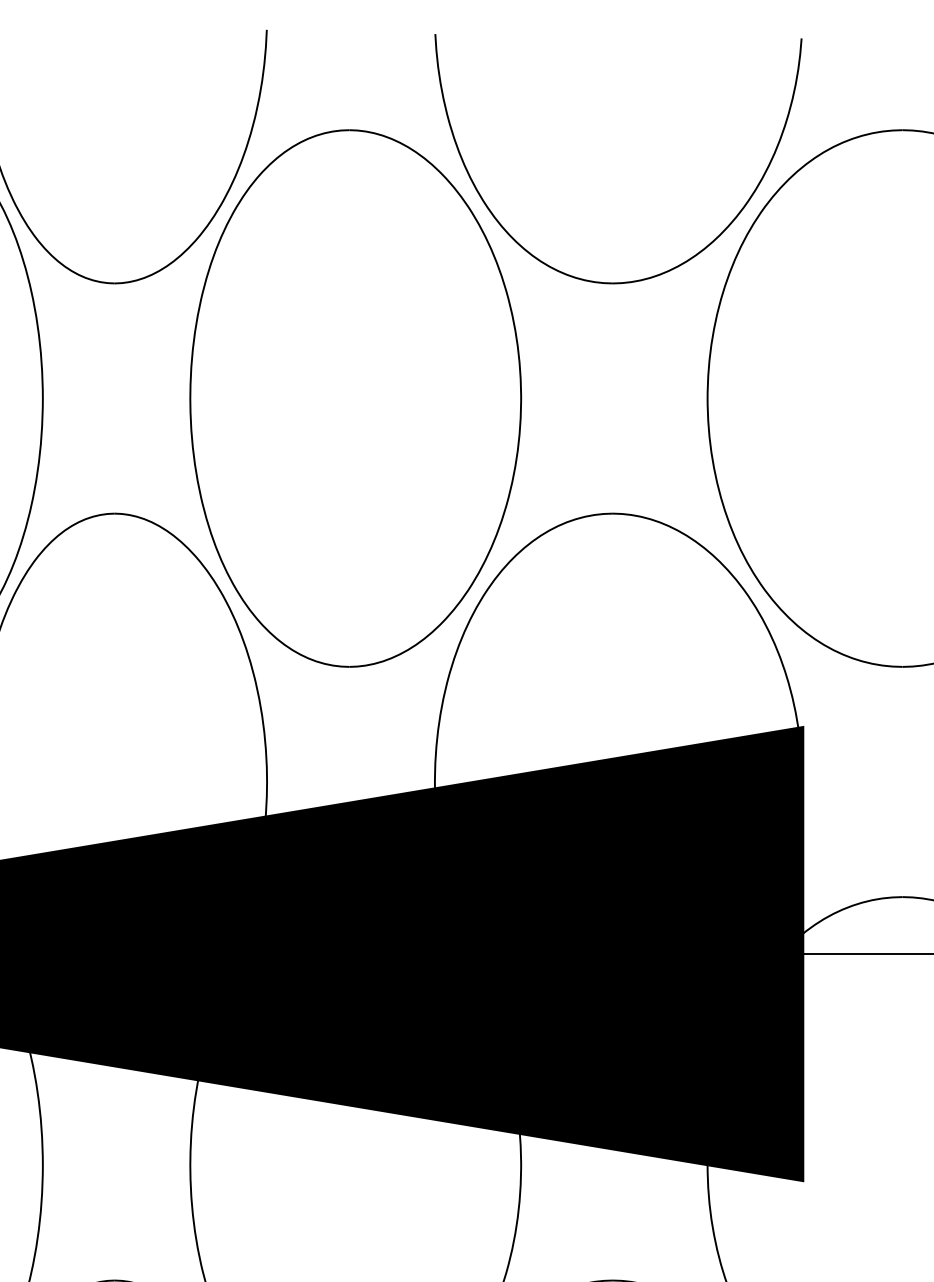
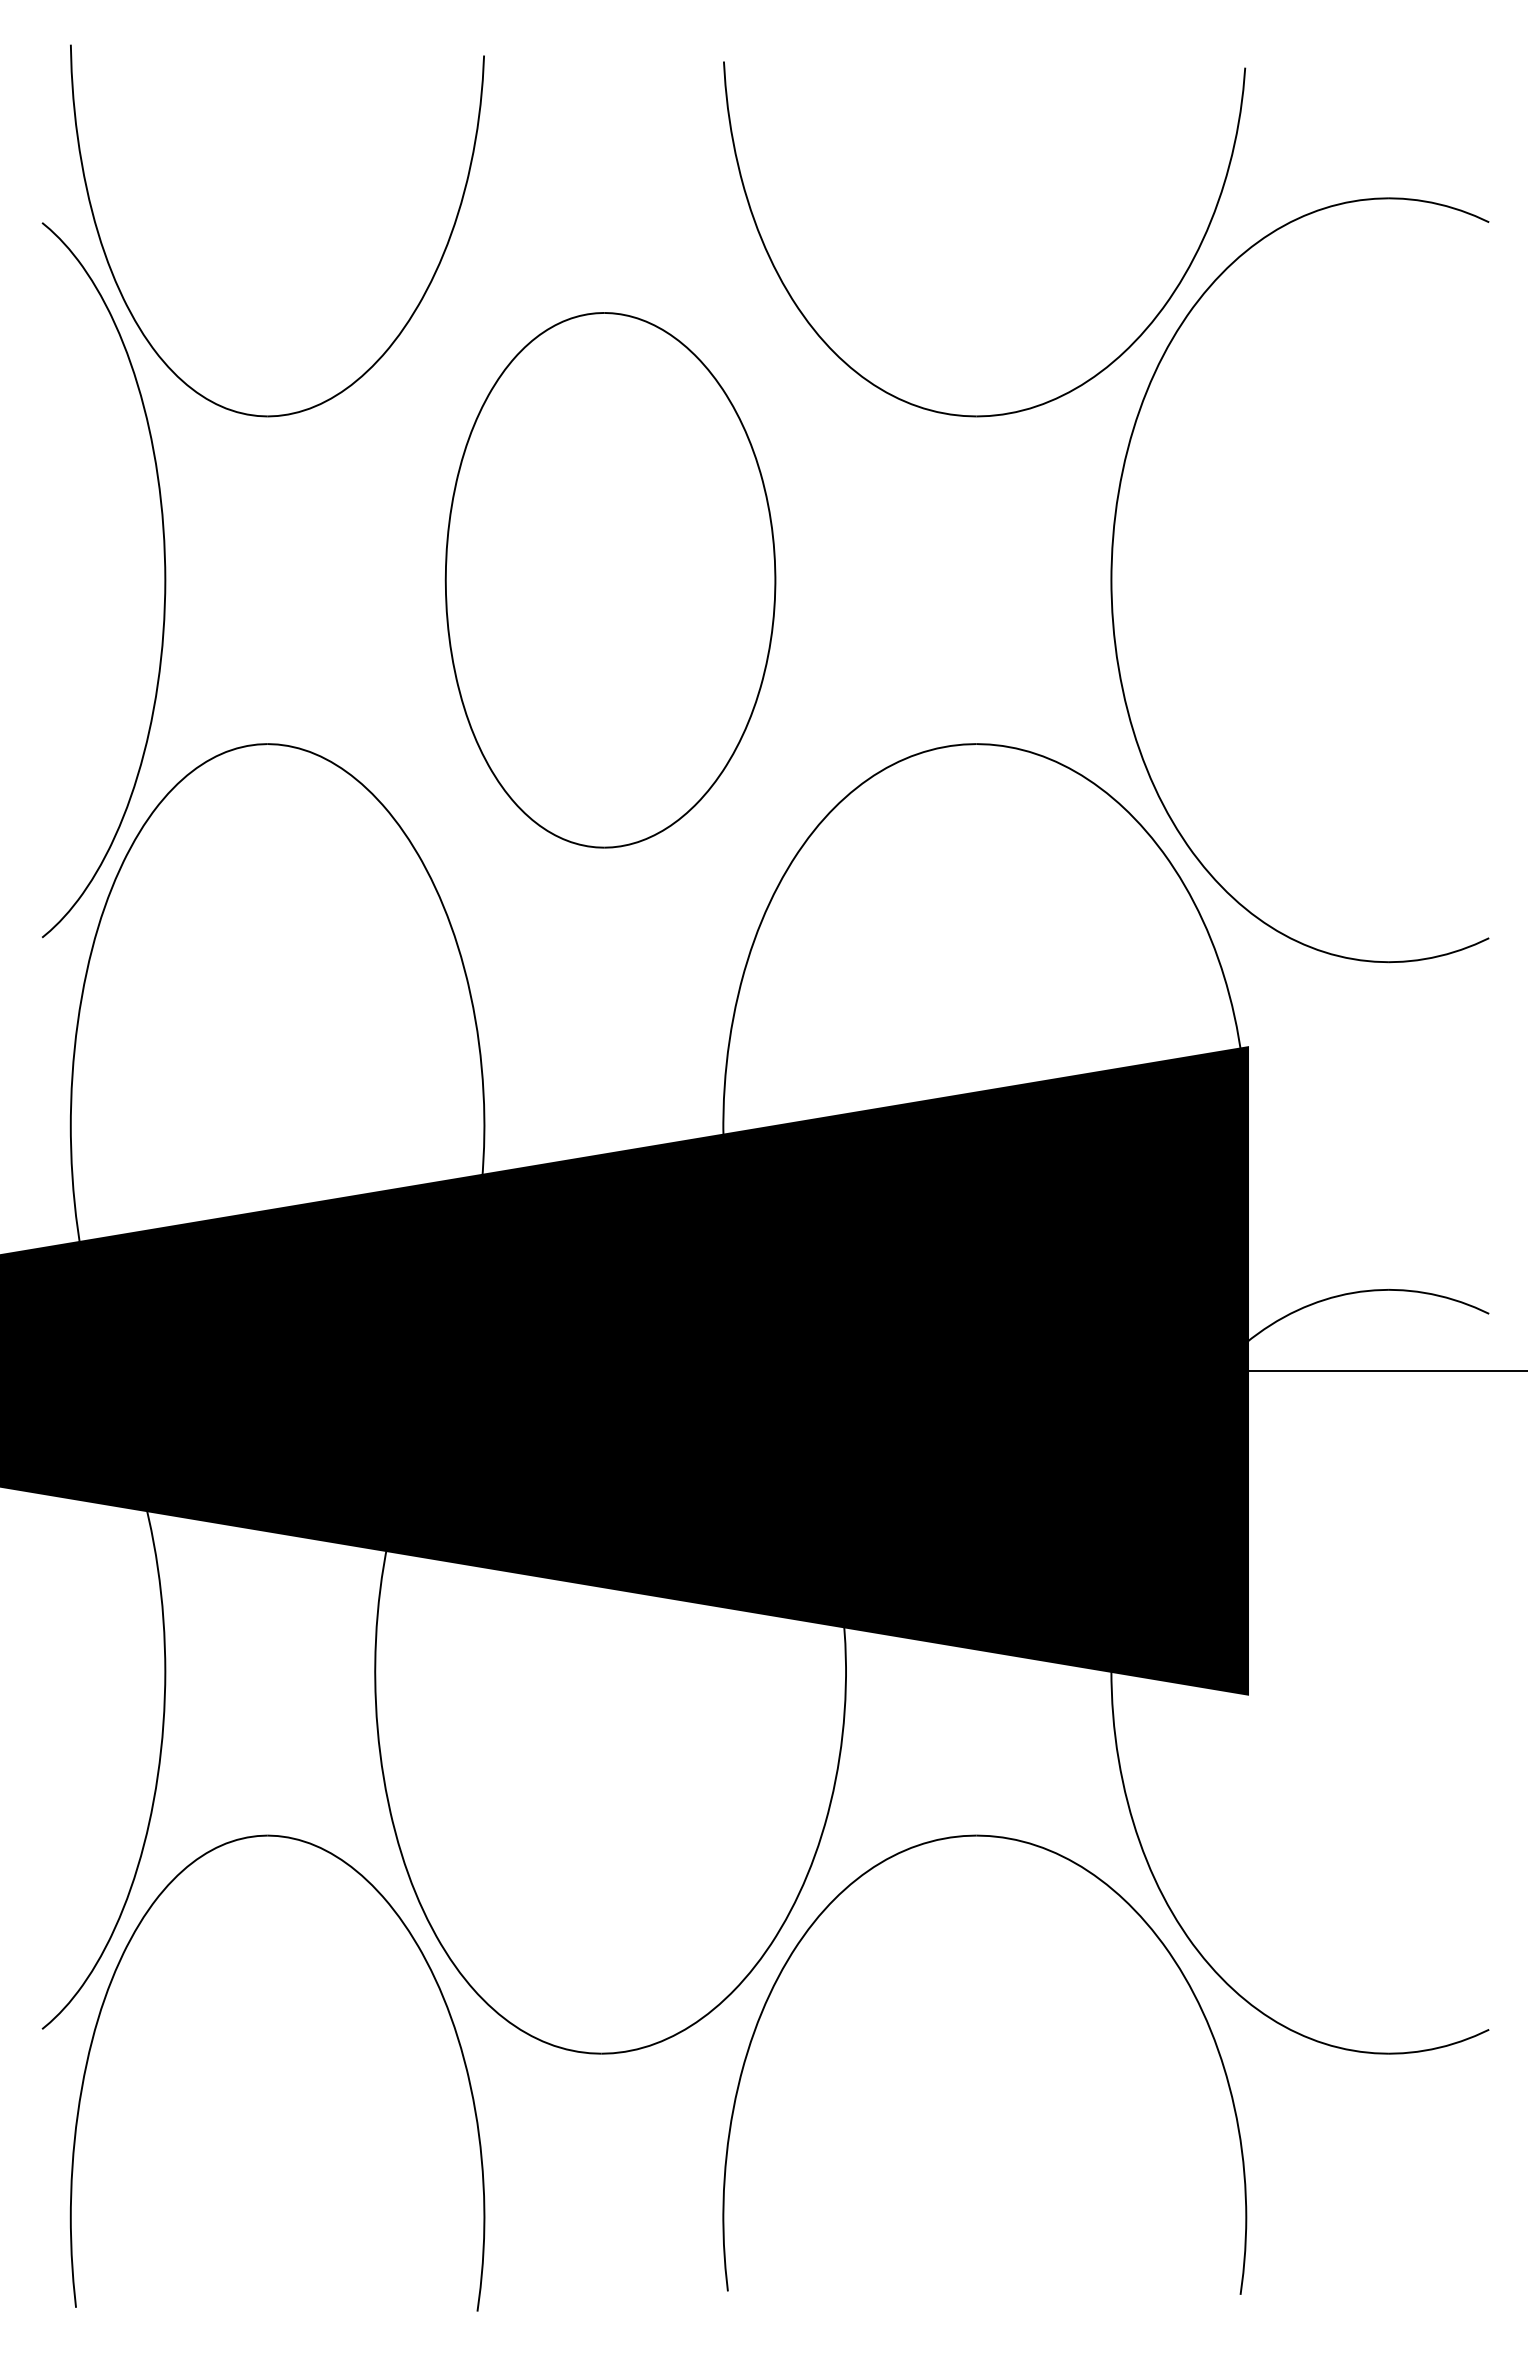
part: (355, 398) -> (610, 580), size x0.7

